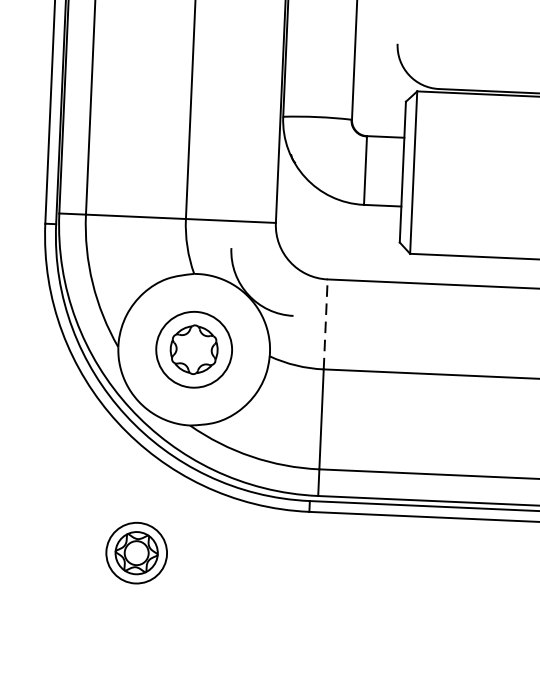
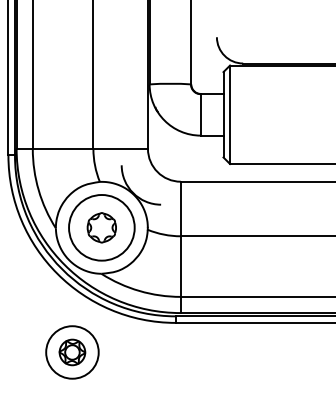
line: (325, 323) -> (180, 208), dashed -> solid
circle: (193, 349) -> (101, 227), size x1.43
circle: (136, 553) -> (72, 352), size x1.43

